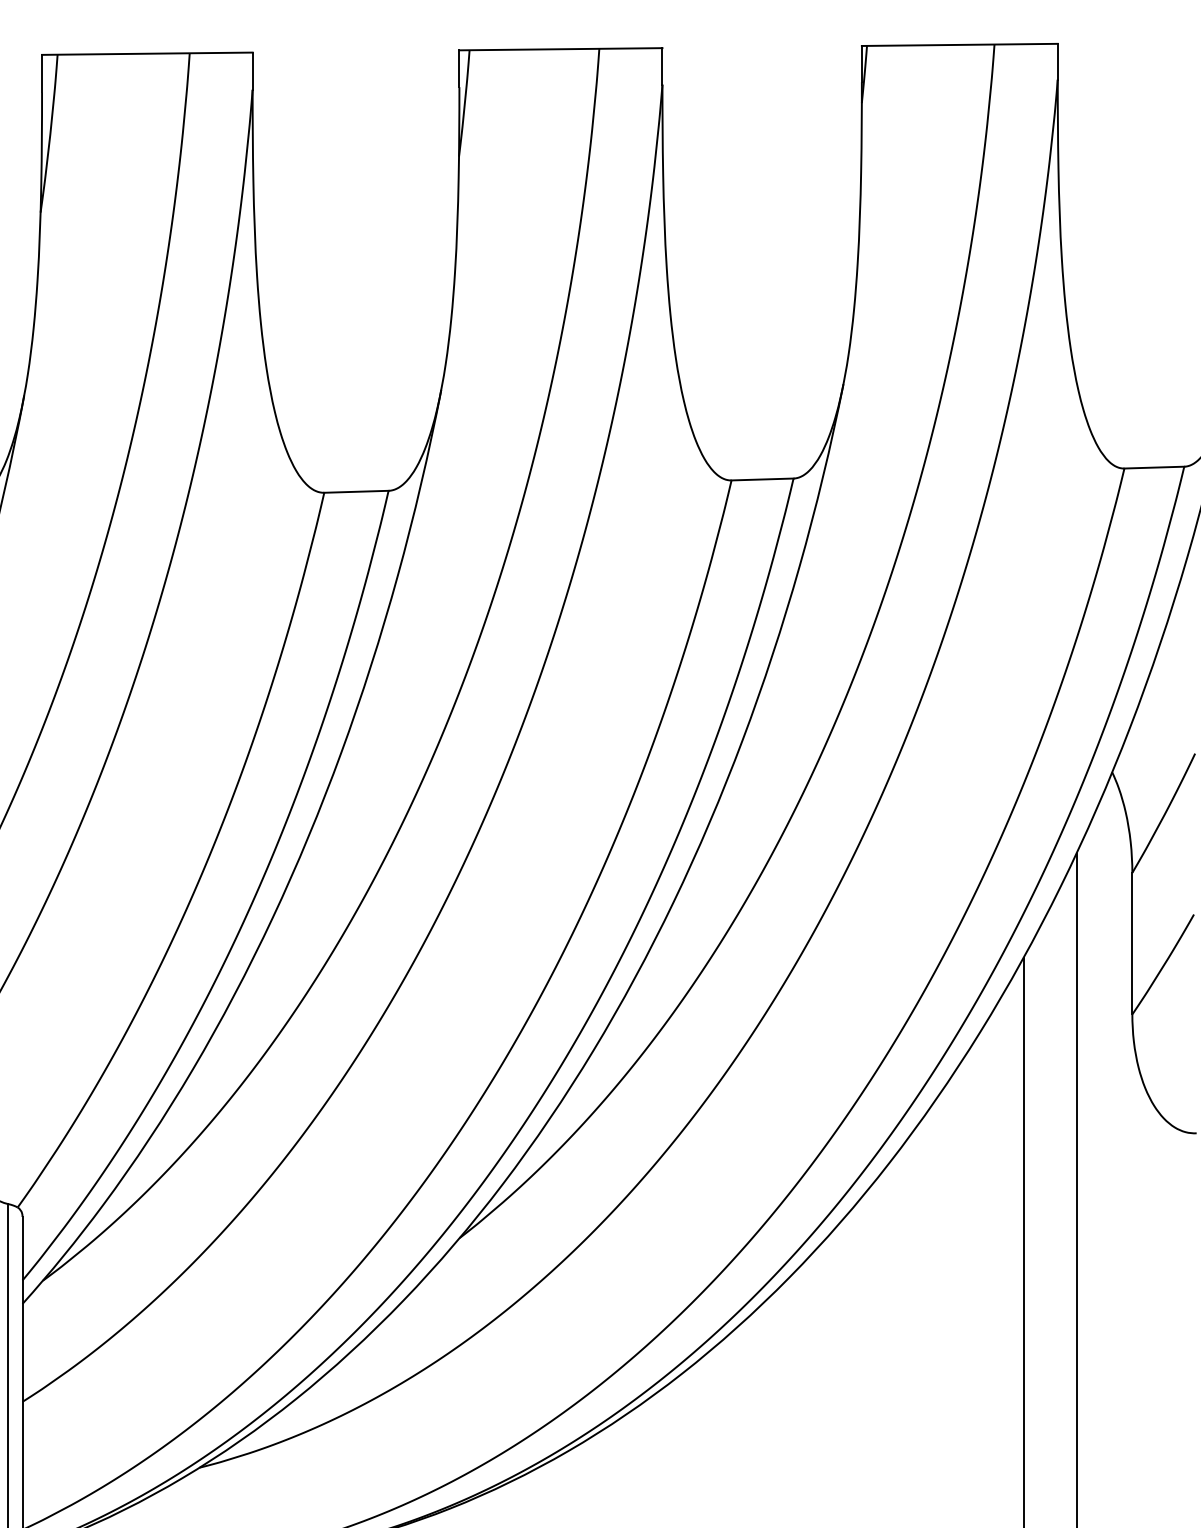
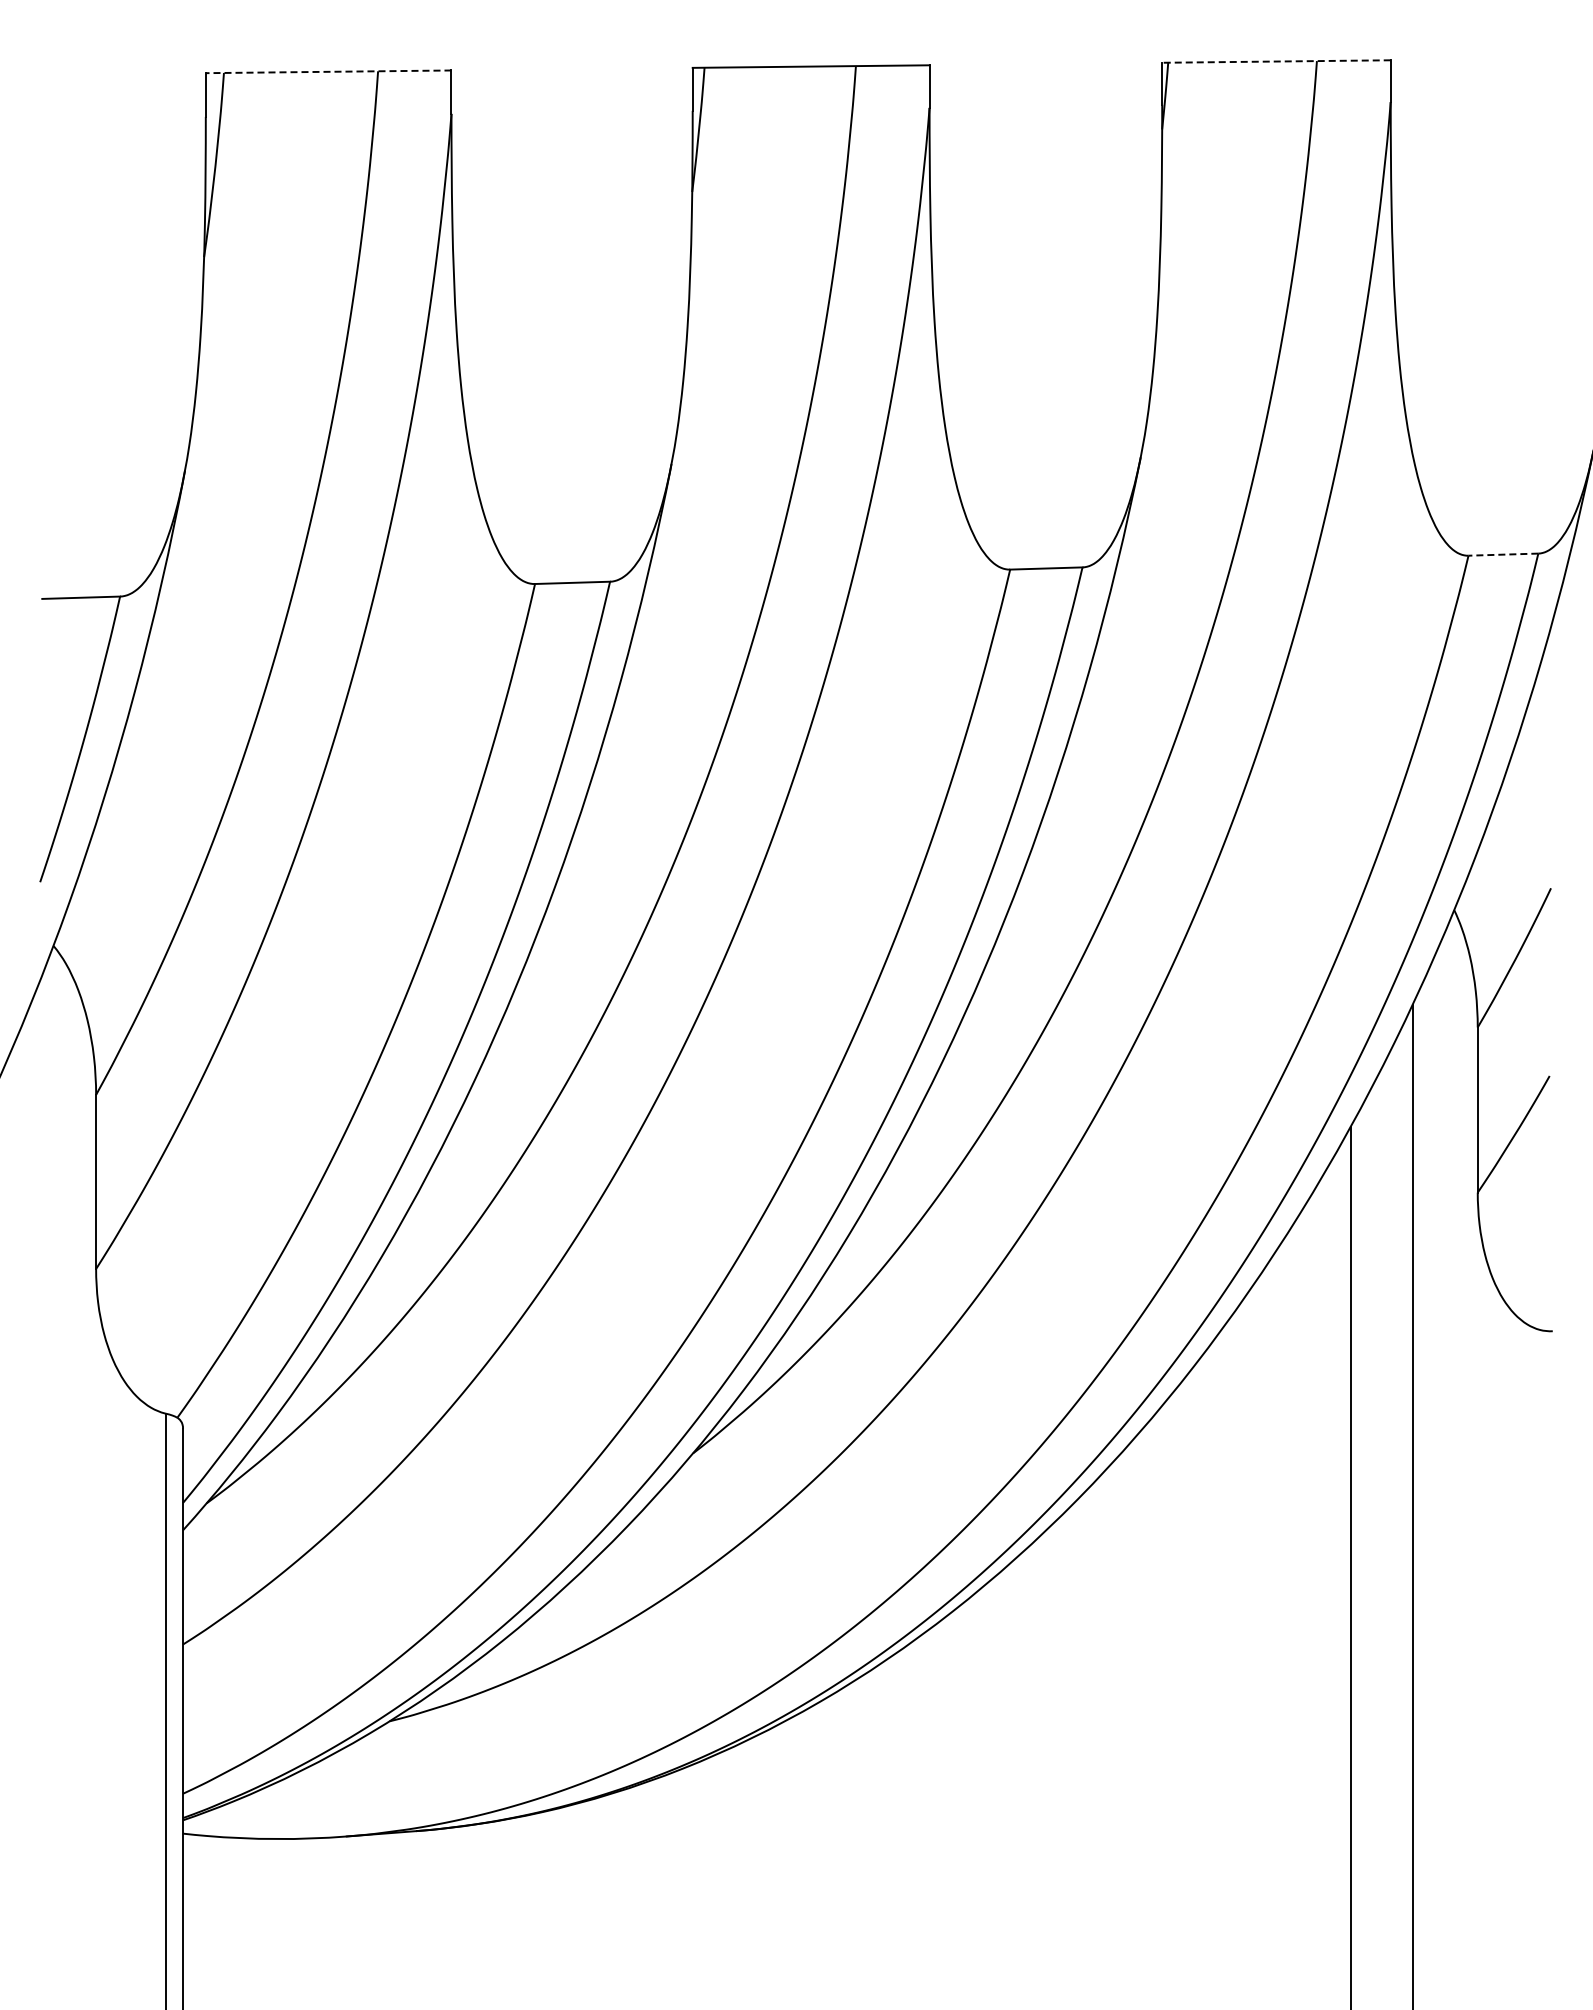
line: (958, 44) -> (1275, 61), solid -> dashed
line: (147, 53) -> (328, 71), solid -> dashed
line: (1154, 467) -> (1503, 554), solid -> dashed

